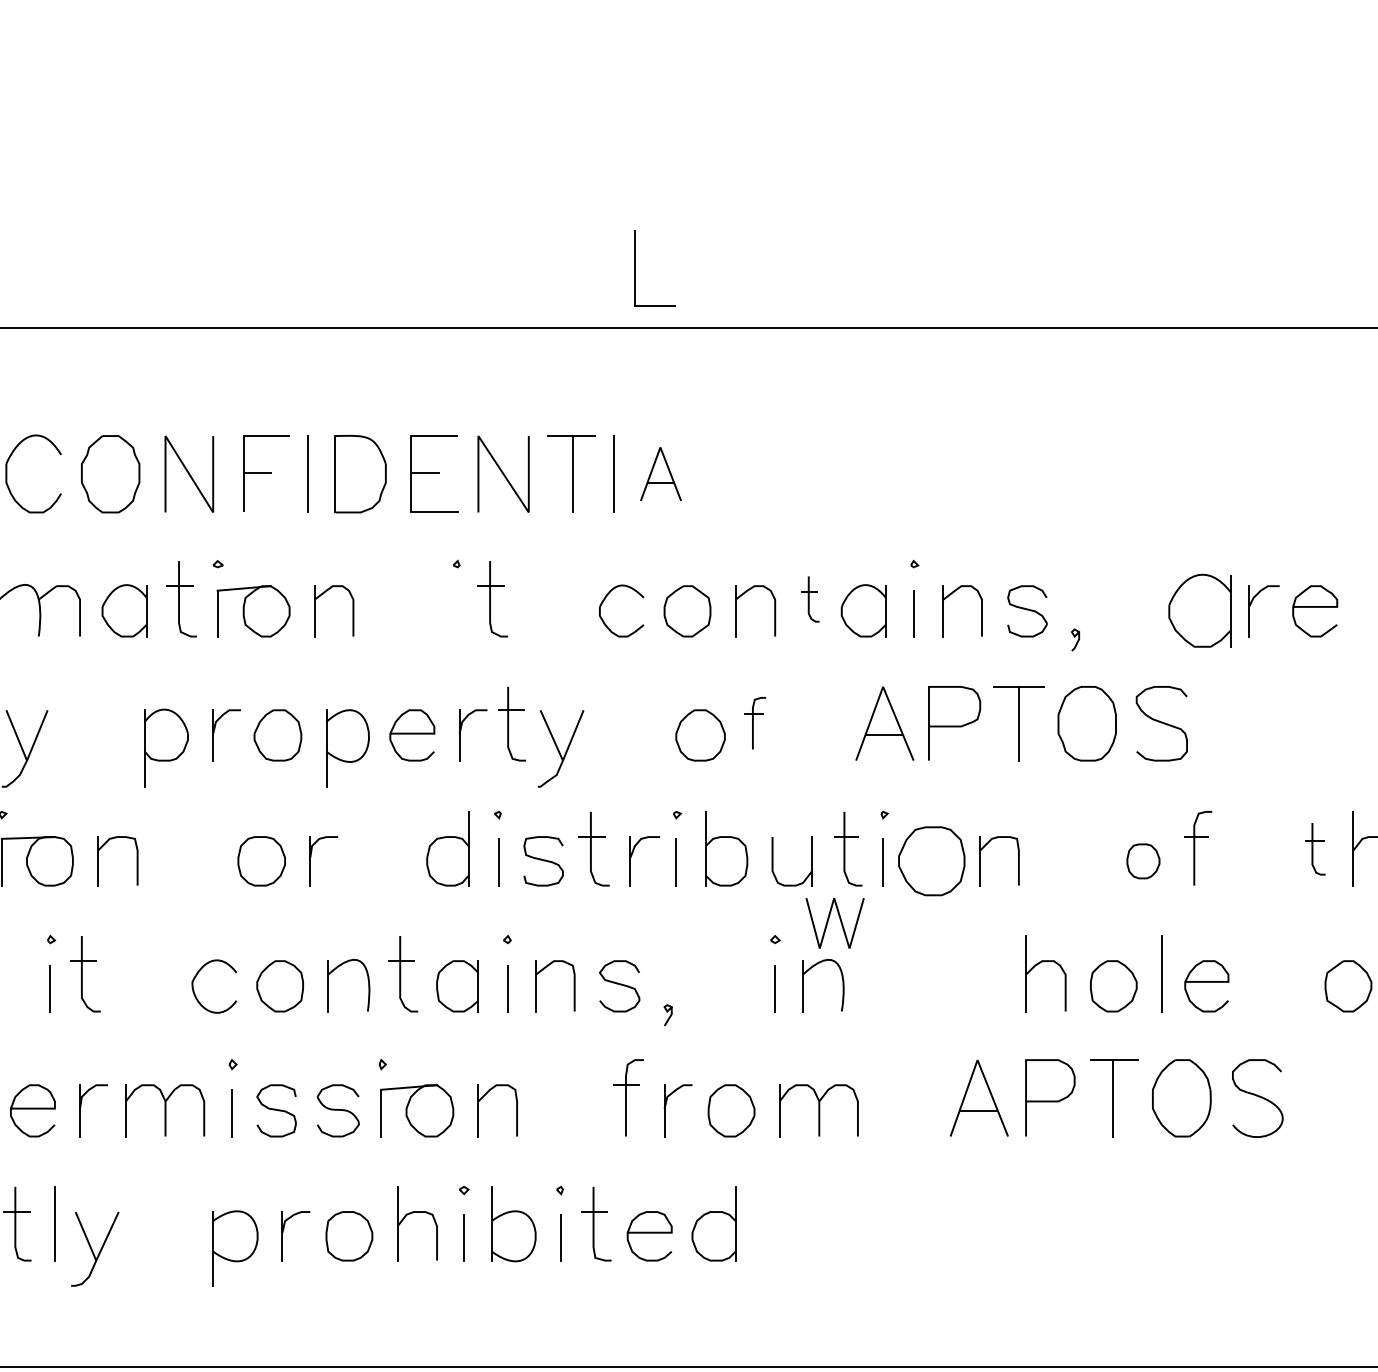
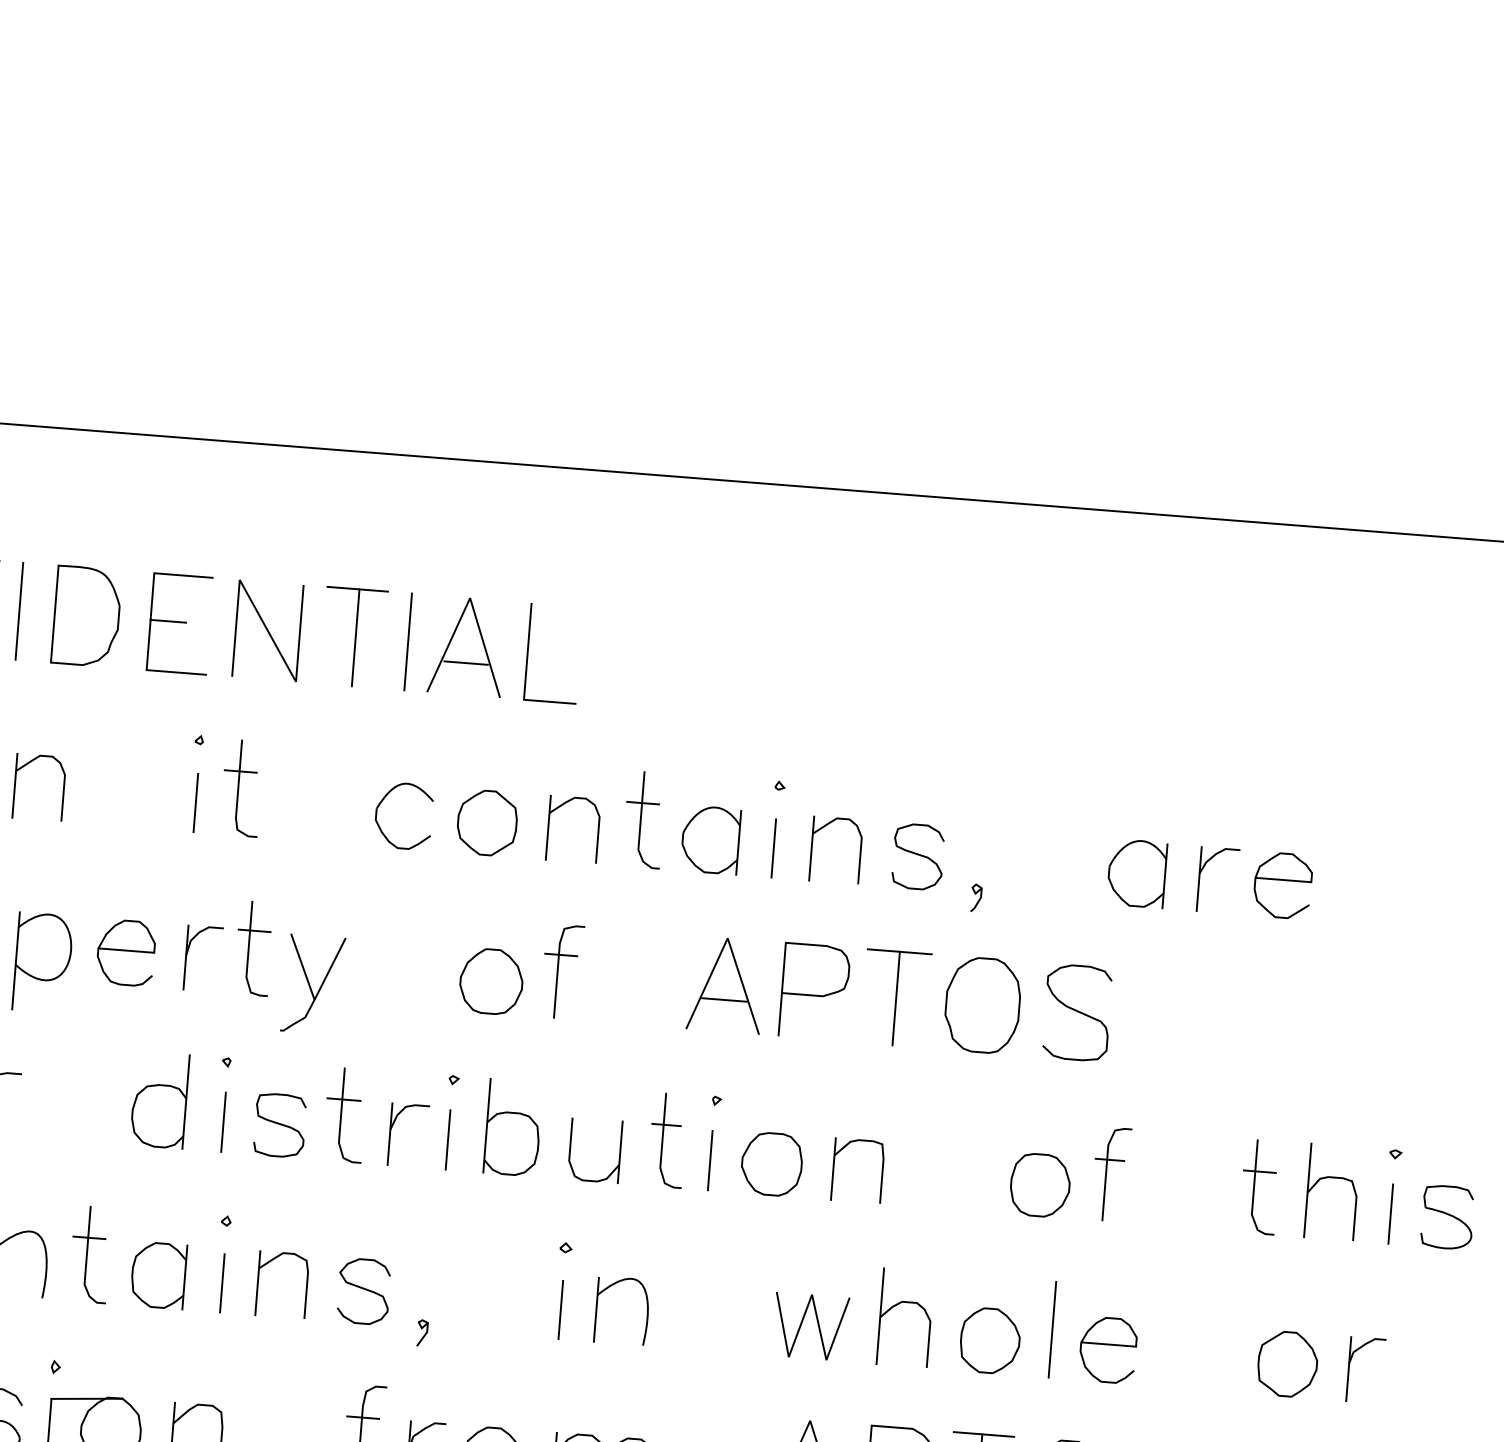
line: (635, 268) -> (528, 651), moved
part: (660, 473) -> (466, 645), size x1.43
part: (810, 599) -> (644, 820), size x1.67
part: (1199, 610) -> (1136, 873), size x0.71
line: (457, 613) -> (195, 802), added
part: (755, 723) -> (562, 971), size x1.43
part: (1315, 848) -> (1259, 1186), size x1.43
part: (931, 861) -> (771, 1164), size x0.71
part: (1143, 861) -> (1040, 1185), size x1.43
line: (829, 919) -> (803, 1321), moved

